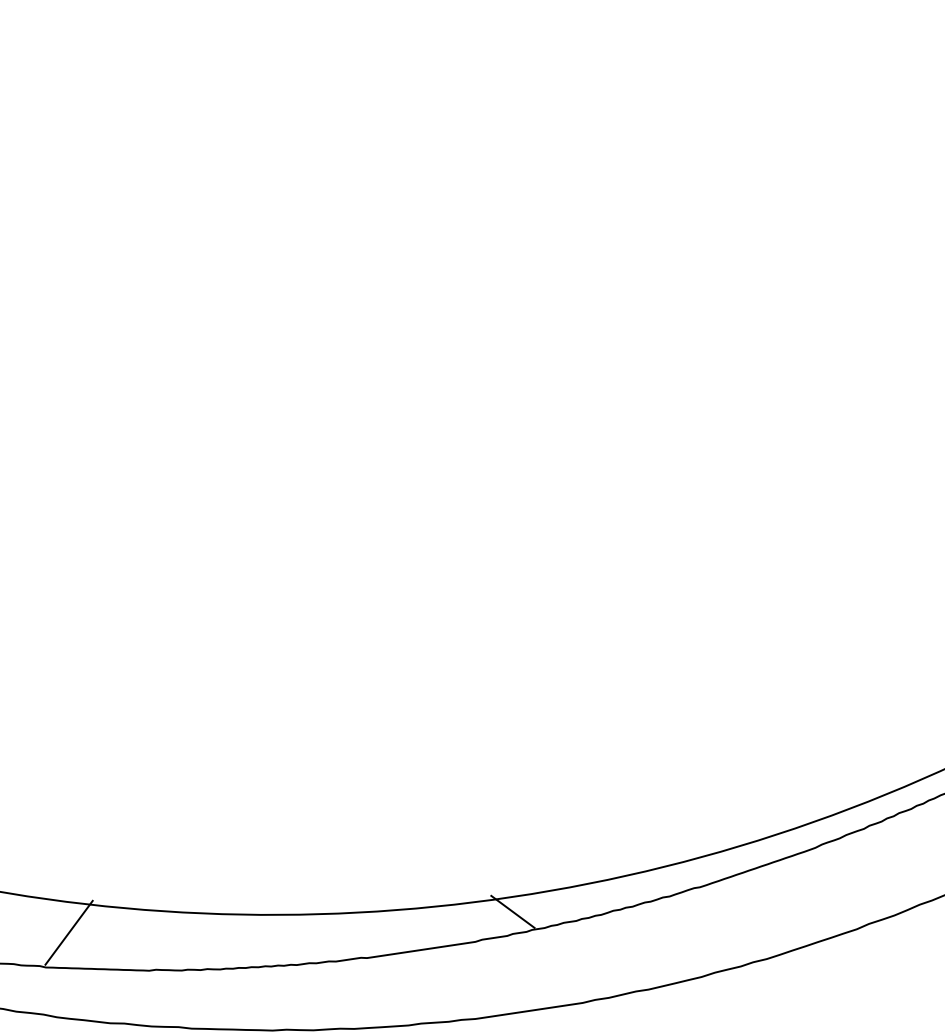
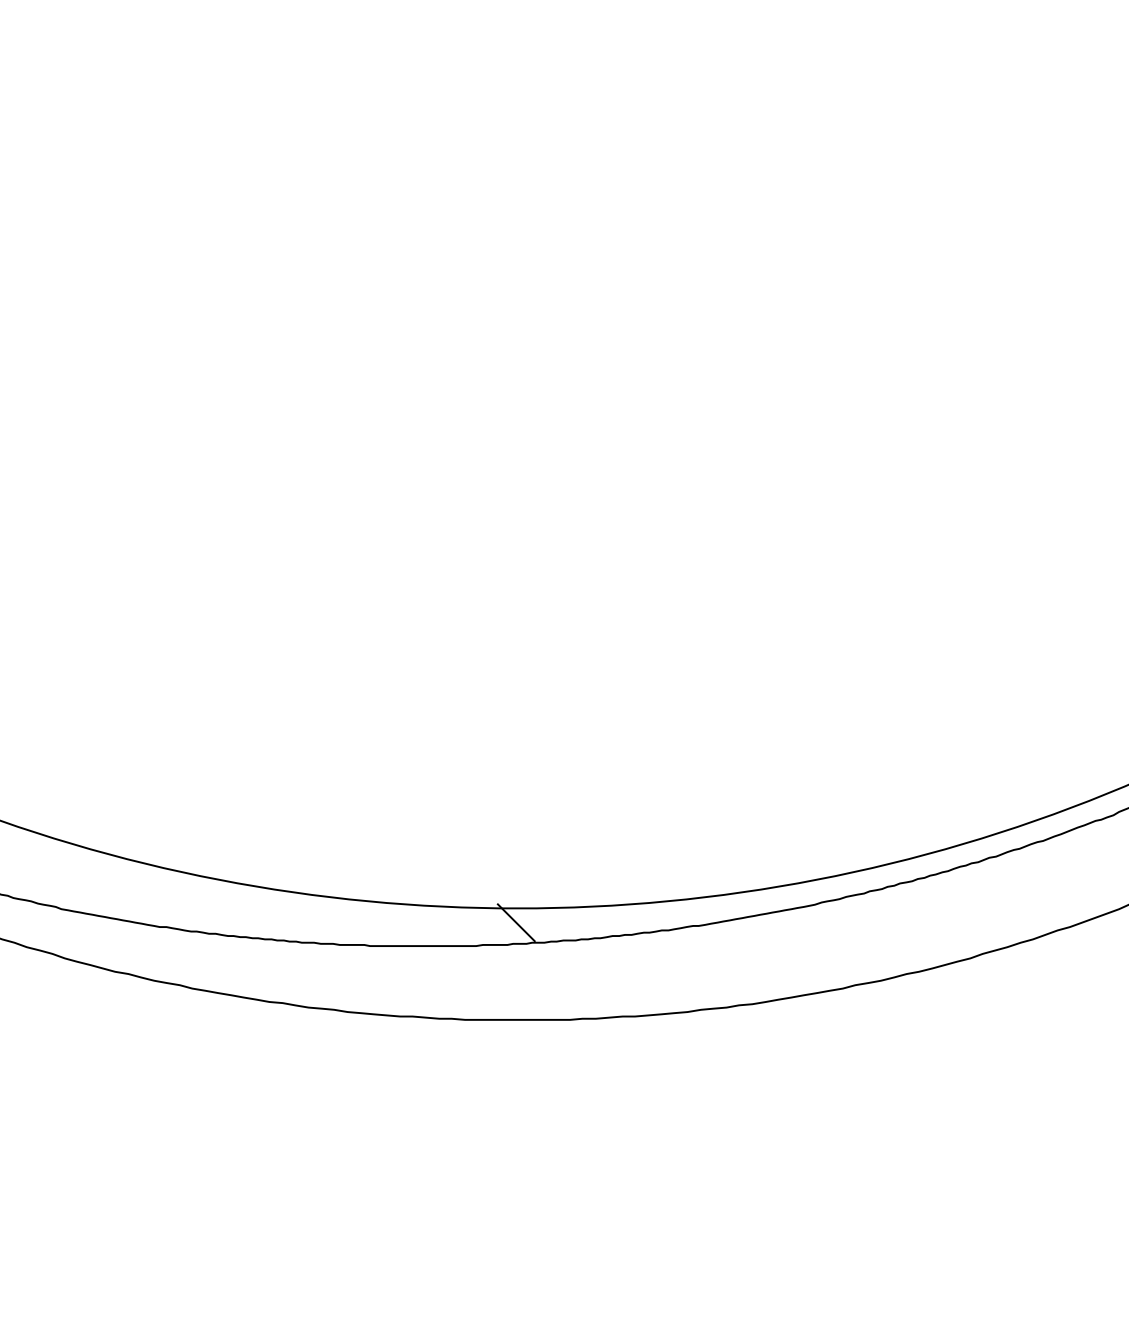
line: (69, 933) -> (88, 879), removed

